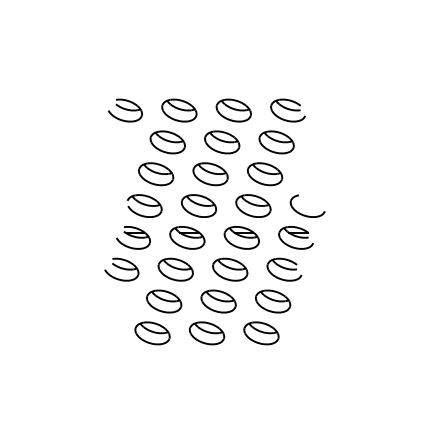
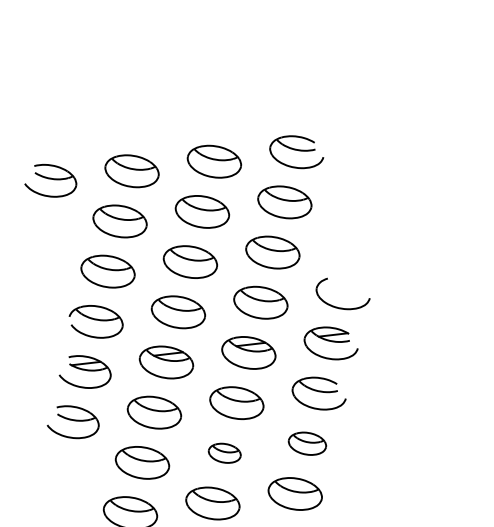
part: (218, 301) -> (224, 453), size x0.6
part: (273, 301) -> (307, 443), size x0.7

